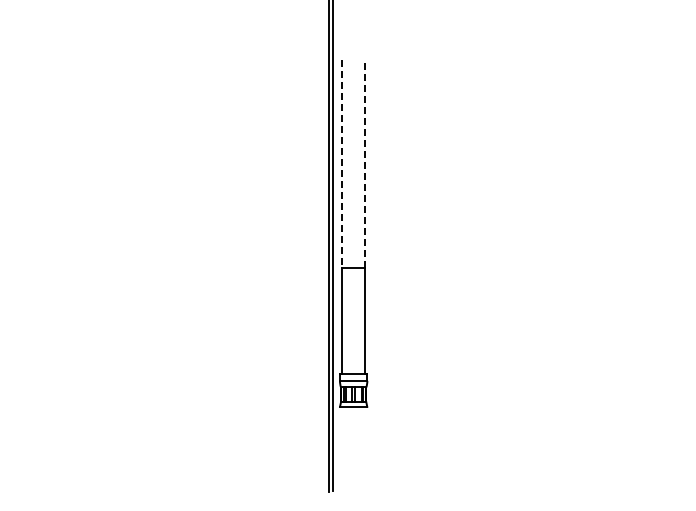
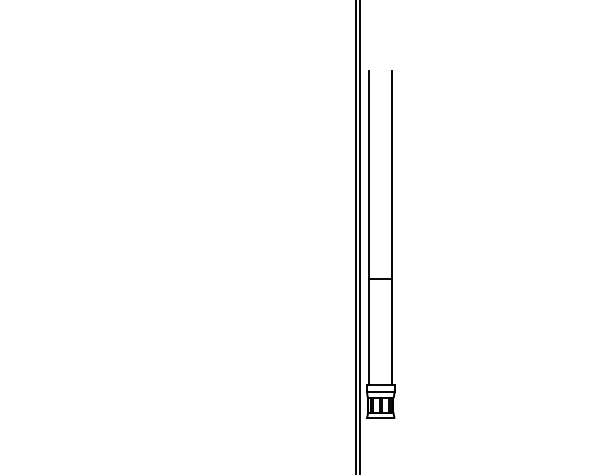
line: (365, 163) -> (392, 174), dashed -> solid
line: (342, 164) -> (369, 175), dashed -> solid

